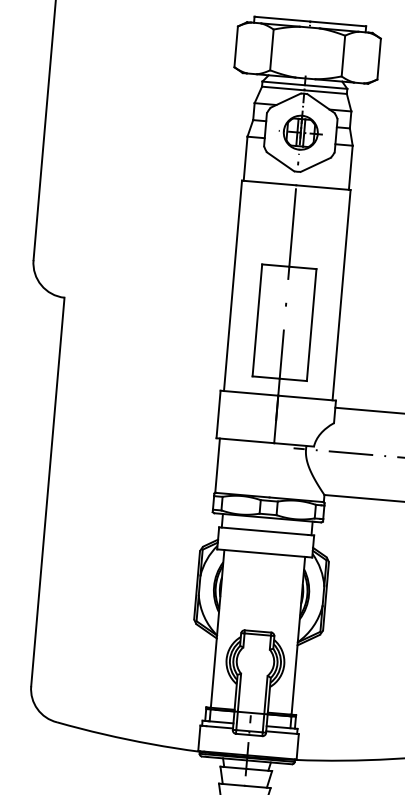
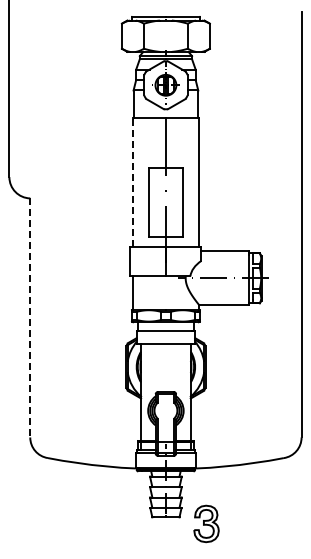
line: (232, 286) -> (132, 182), solid -> dashed
line: (48, 491) -> (30, 317), solid -> dashed

